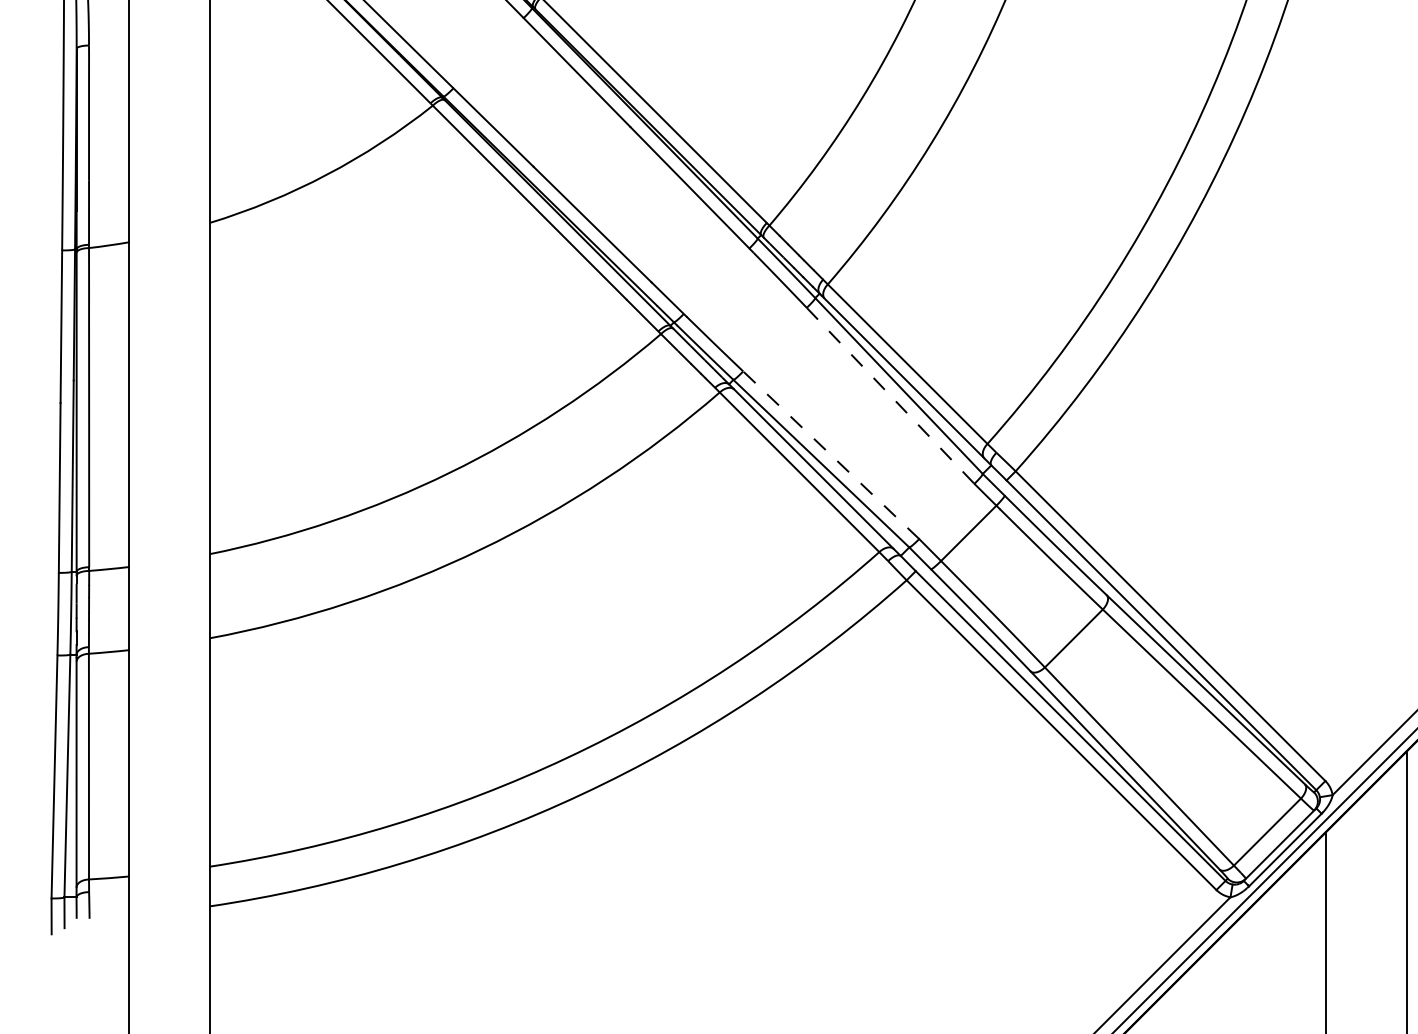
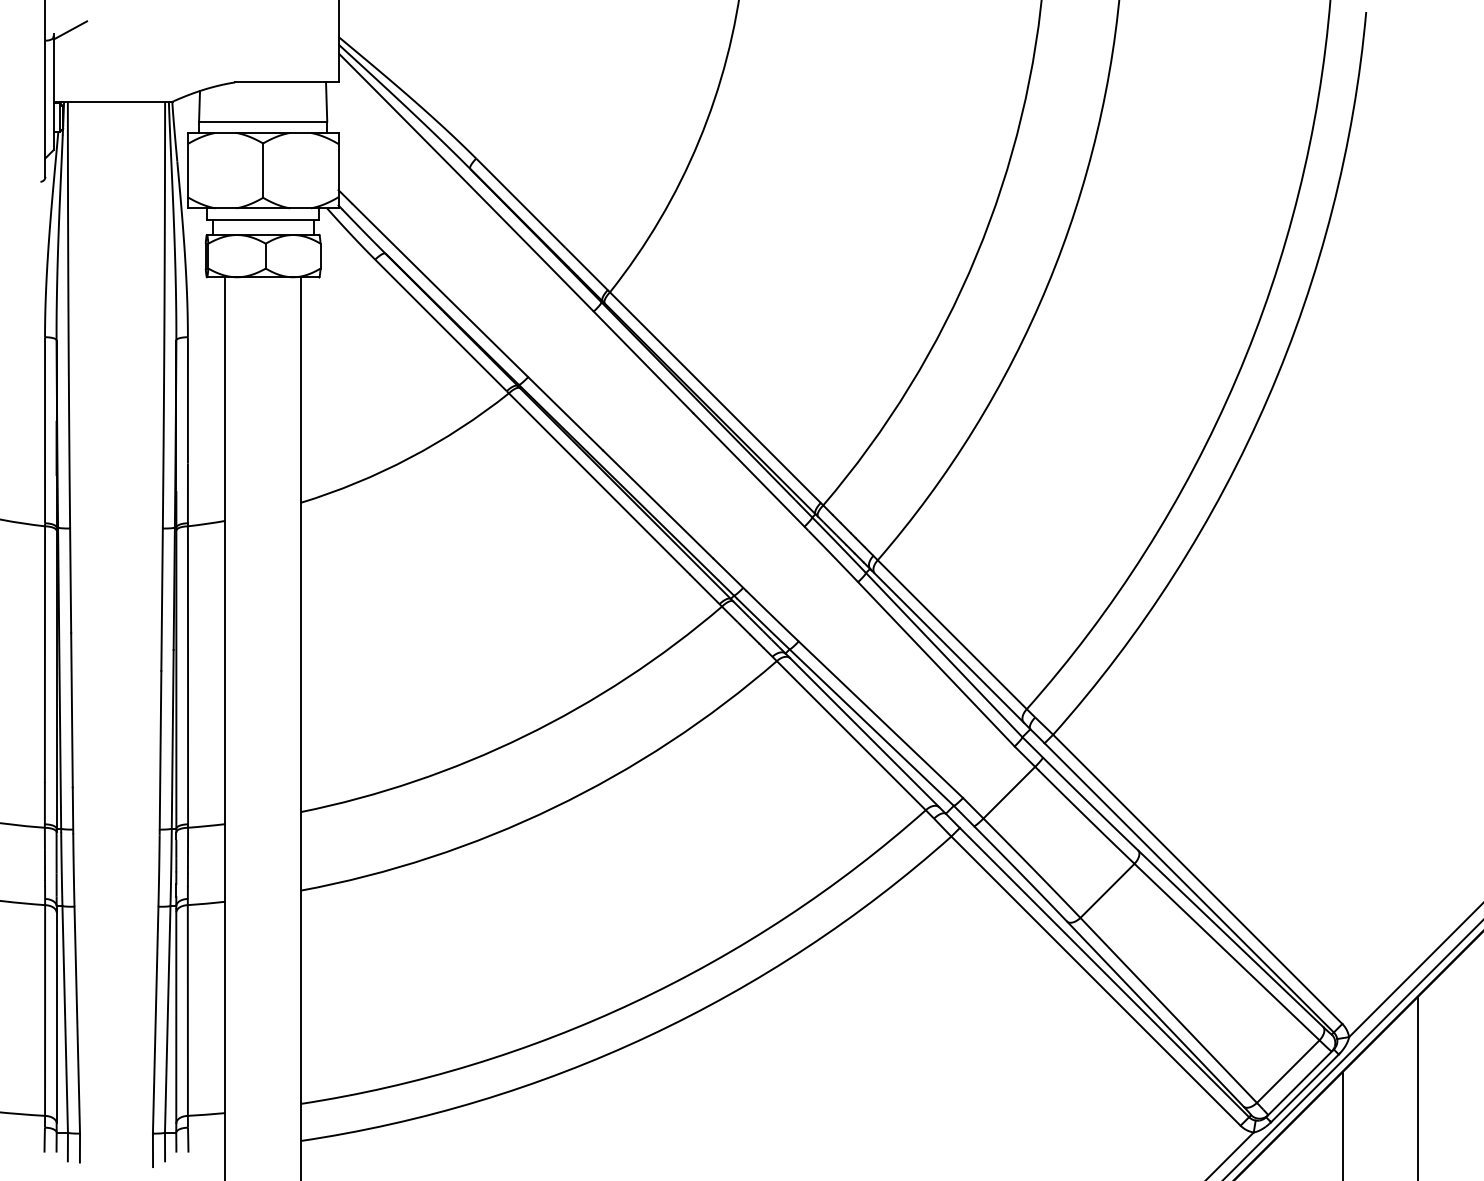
line: (890, 396) -> (936, 664), dashed -> solid
line: (830, 454) -> (880, 719), dashed -> solid

